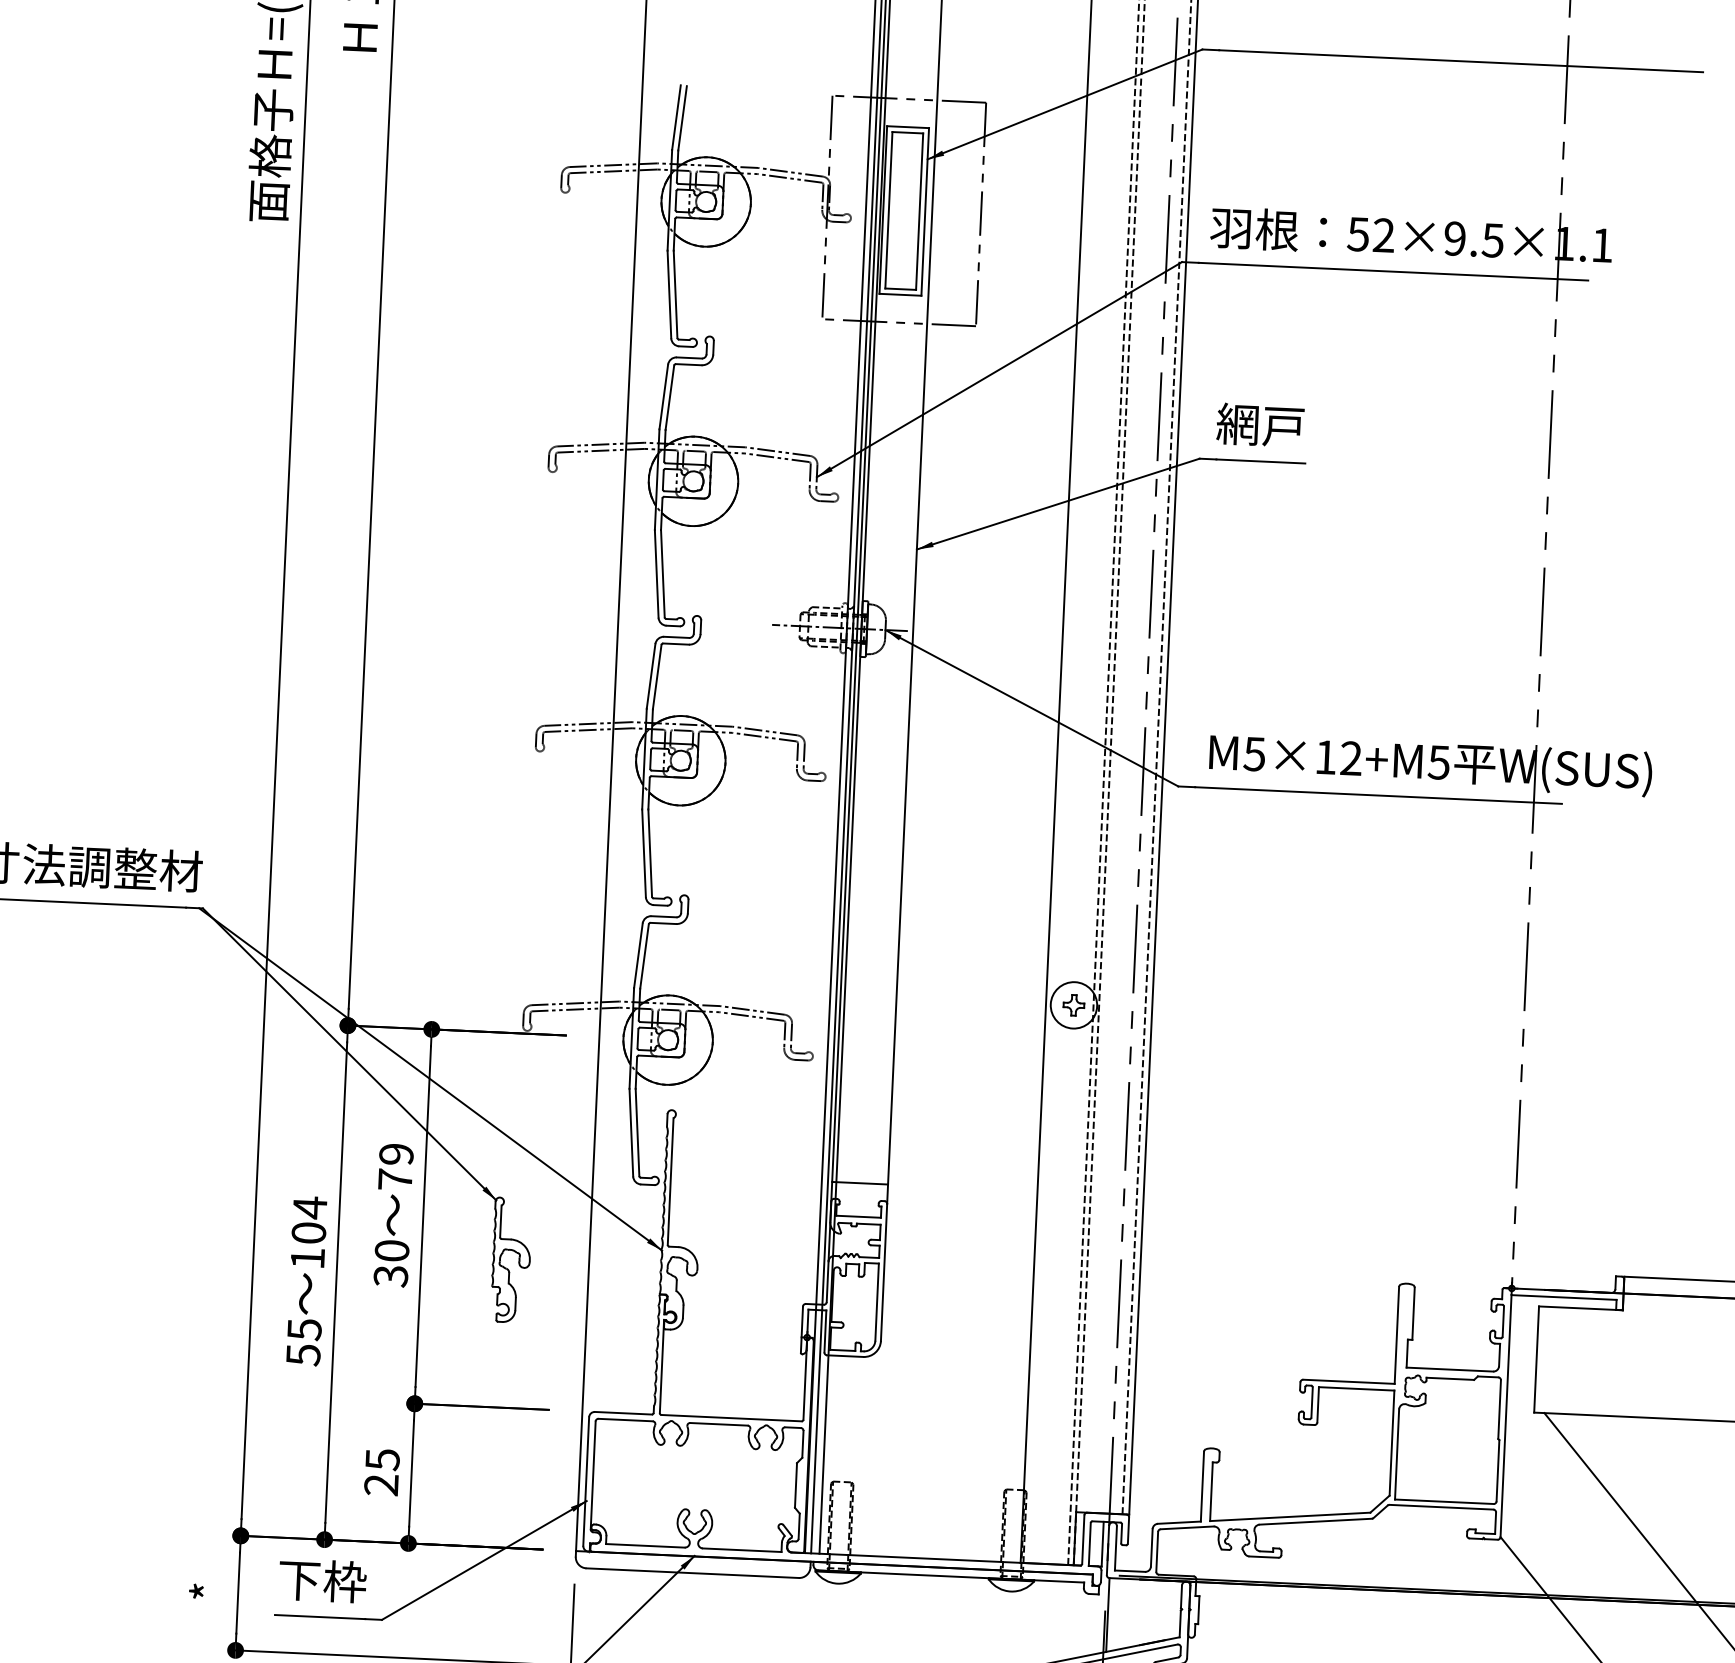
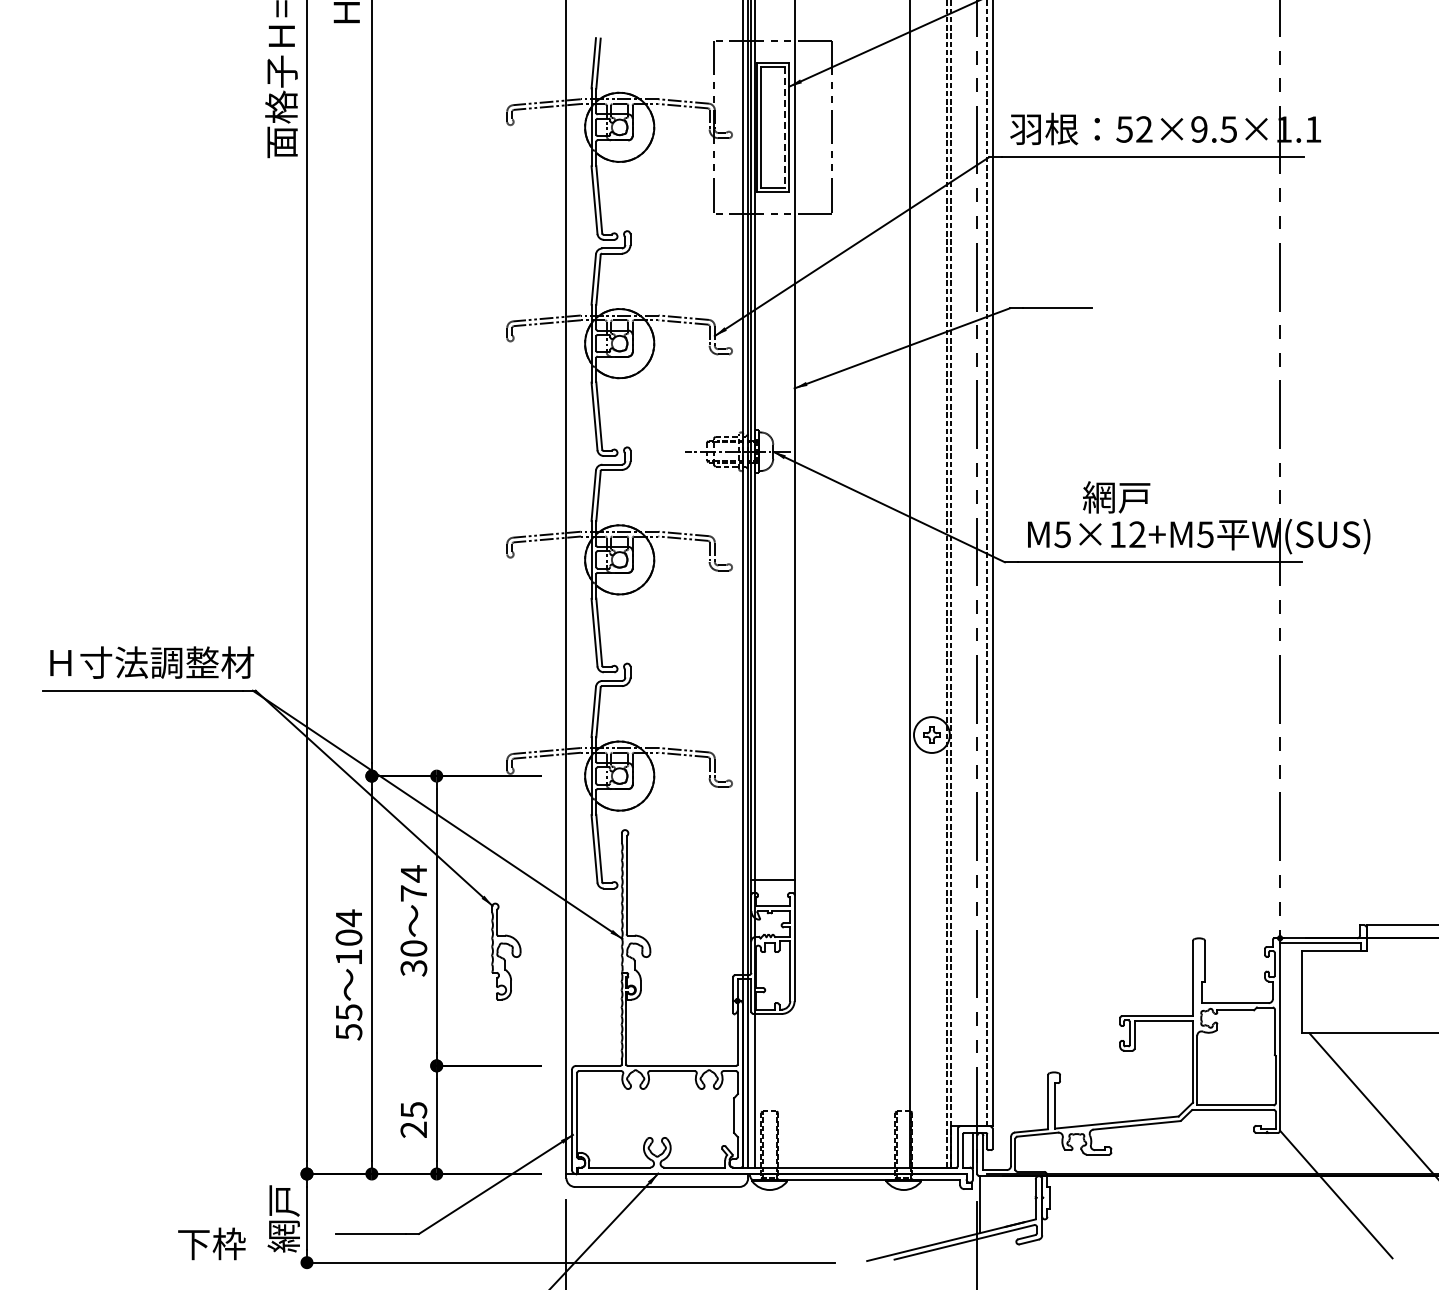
line: (919, 211) -> (784, 127), solid -> dashed
text: (1260, 425) -> (1116, 497), moved
text: (396, 1153) -> (413, 873), 79 -> 74
text: (322, 1580) -> (211, 1243), moved
text: (207, 1591) -> (283, 1218), * -> 網戸

